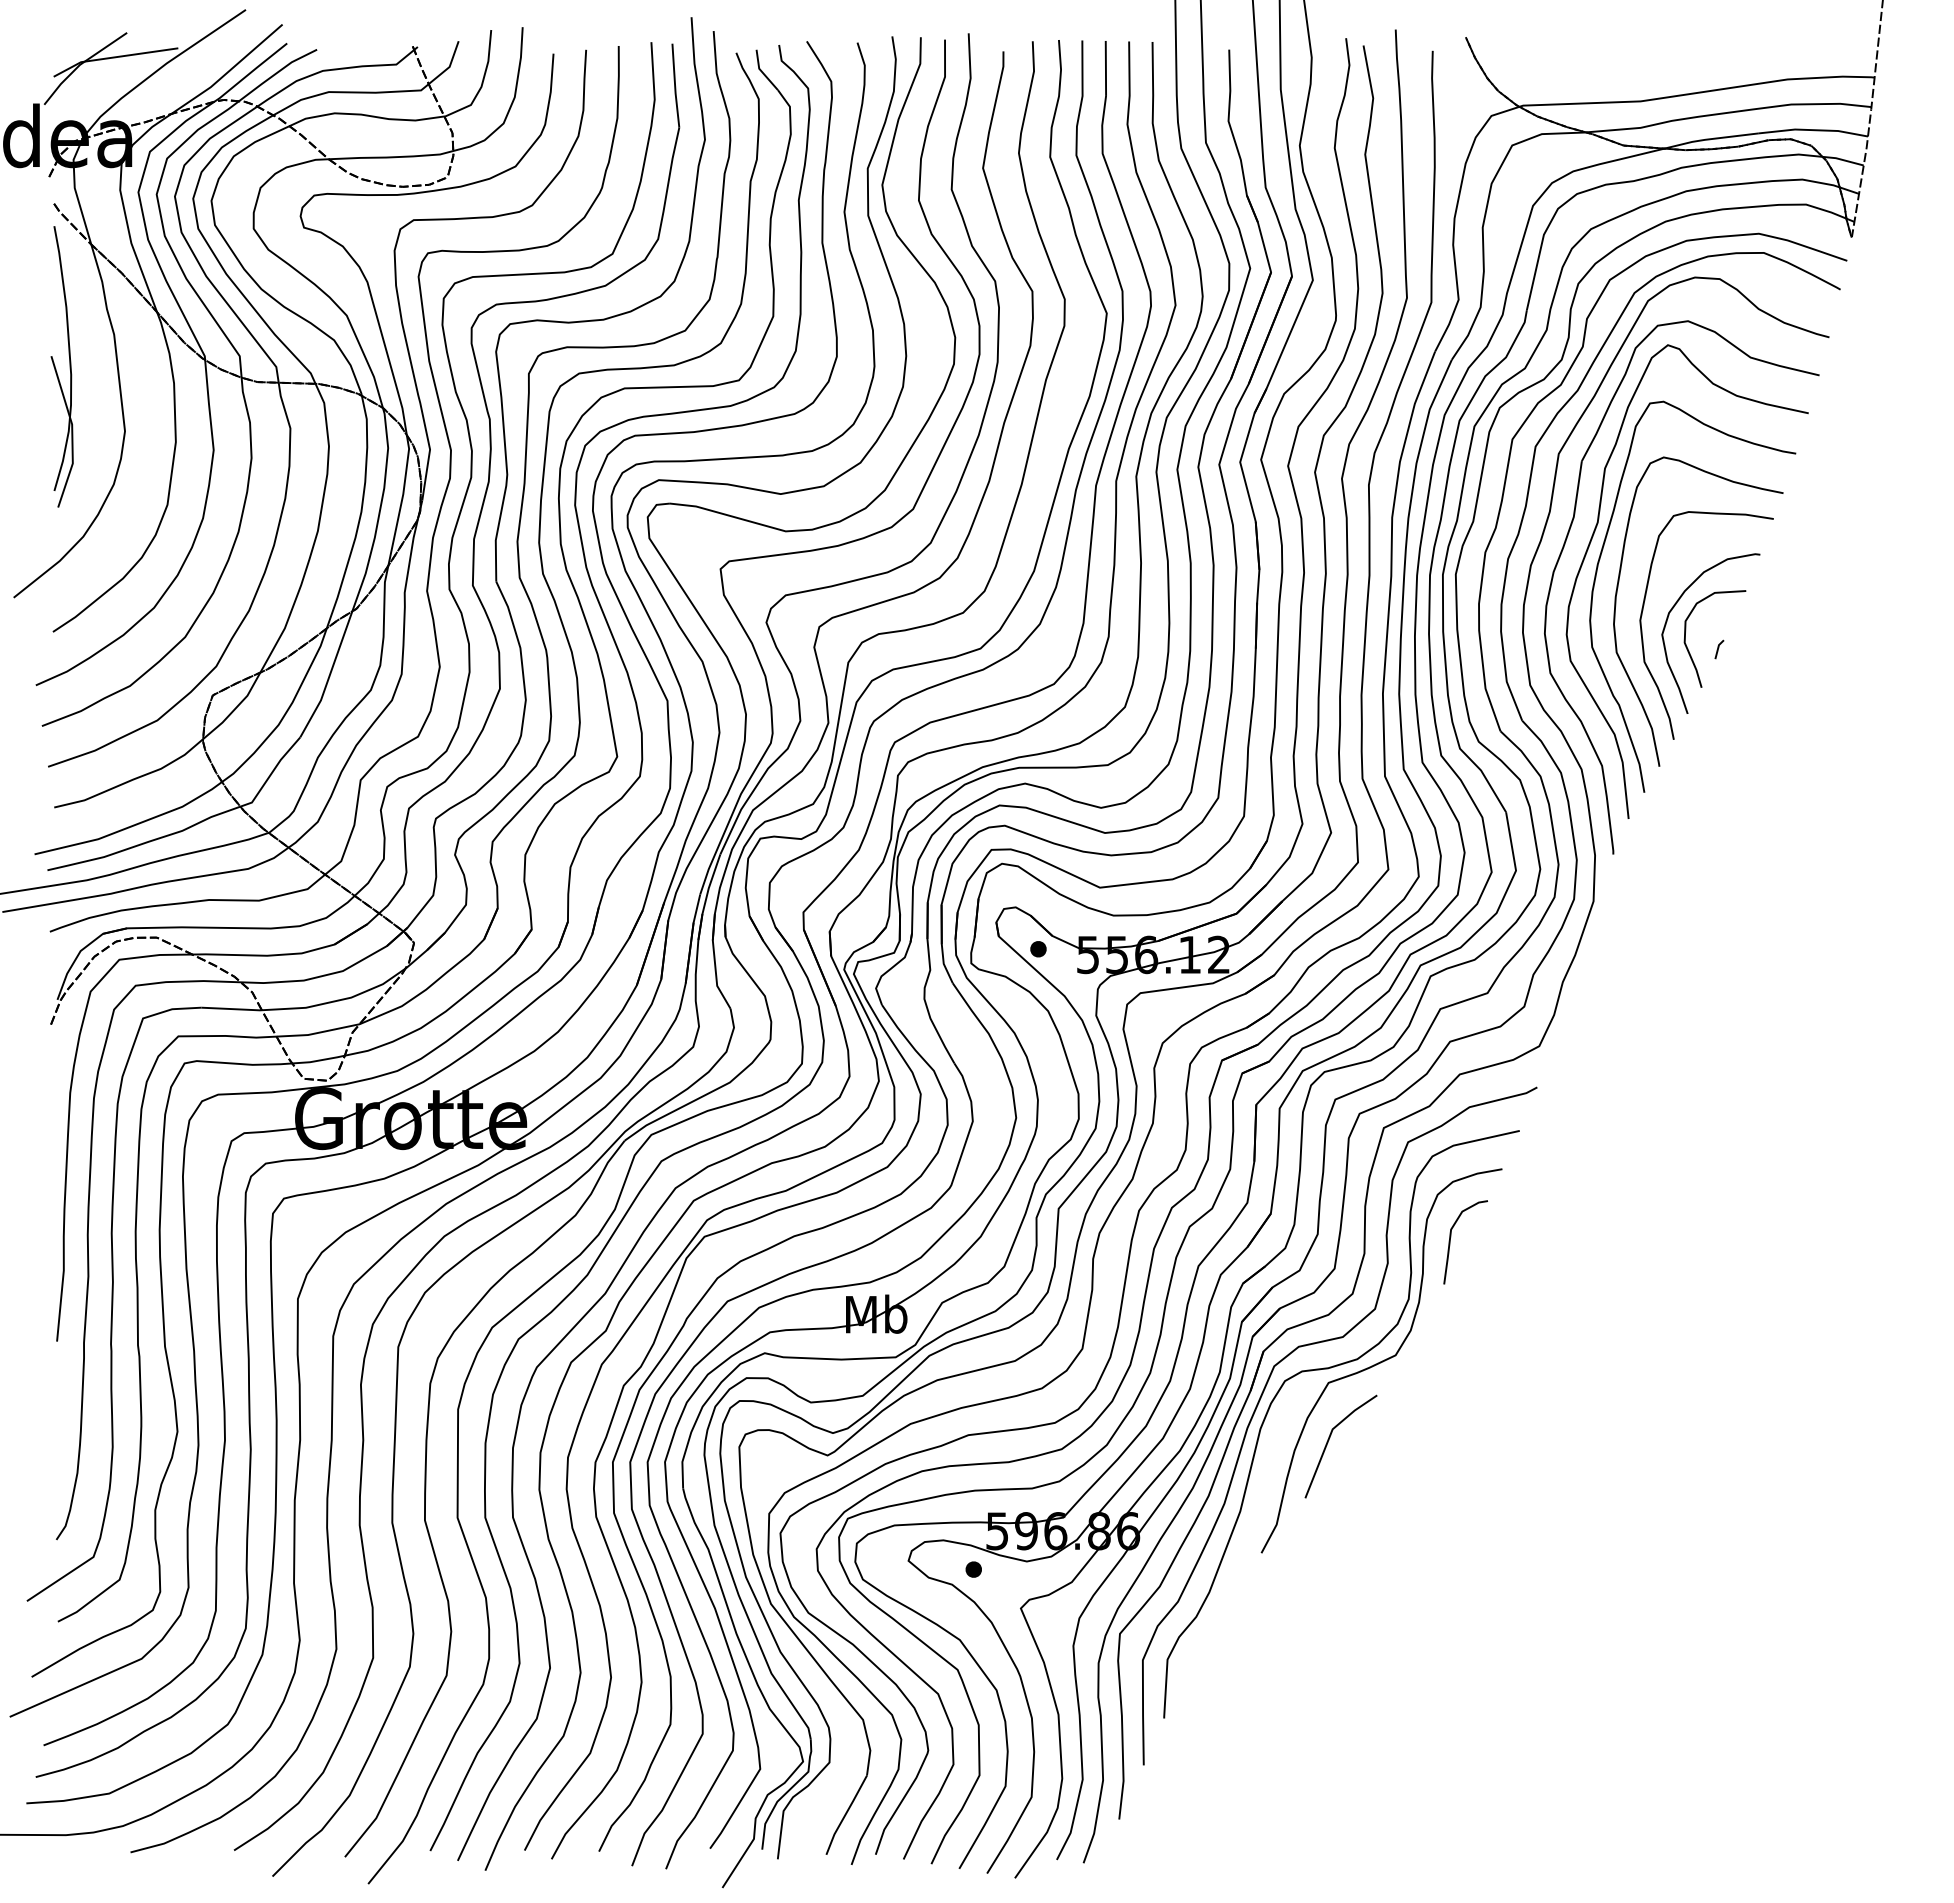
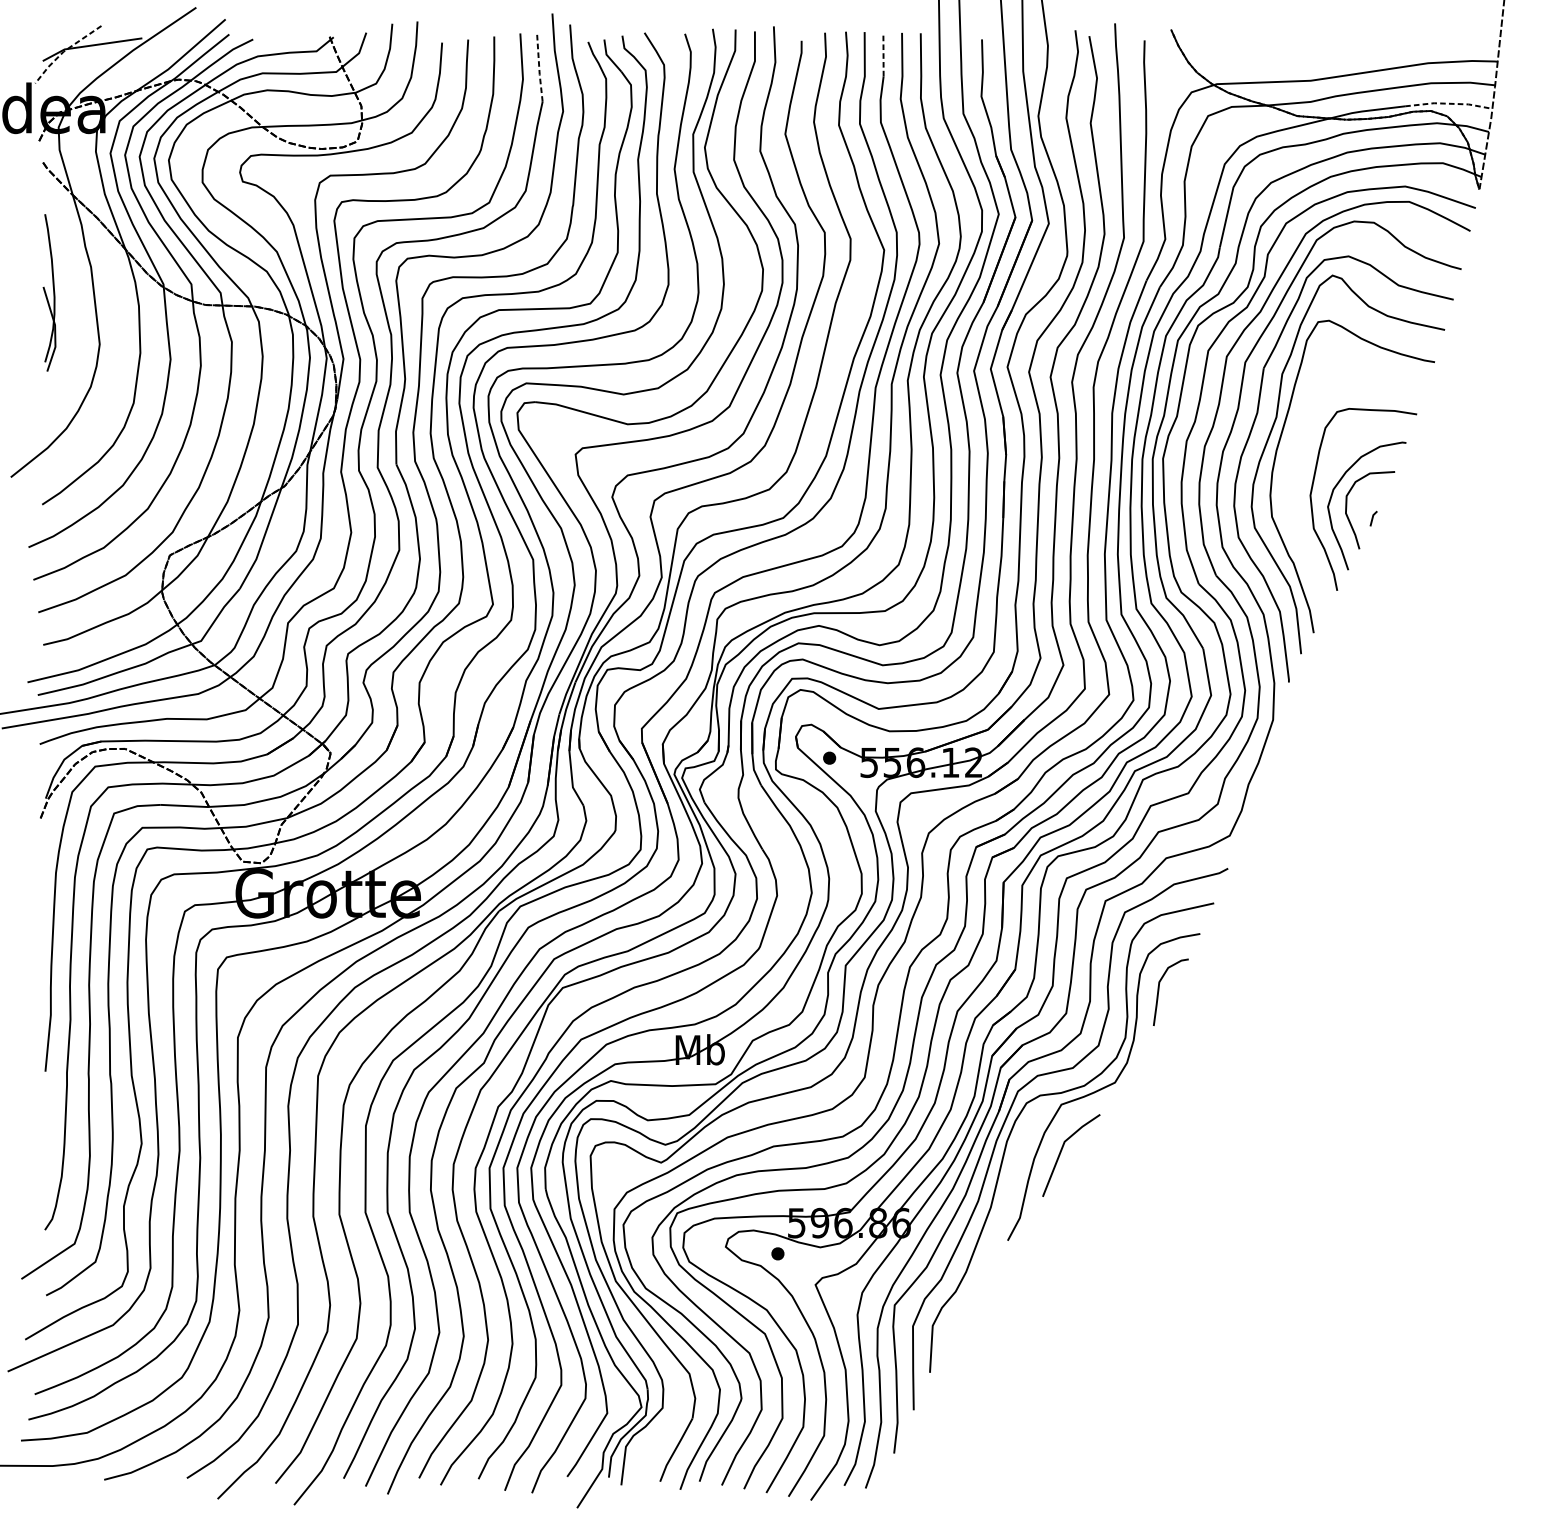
line: (80, 64) -> (64, 51), solid -> dashed
line: (1105, 67) -> (883, 53), solid -> dashed
line: (675, 86) -> (539, 68), solid -> dashed
line: (1813, 130) -> (1448, 104), solid -> dashed
part: (61, 366) -> (49, 292), size x0.7
curve: (1616, 605) -> (1291, 483), removed

